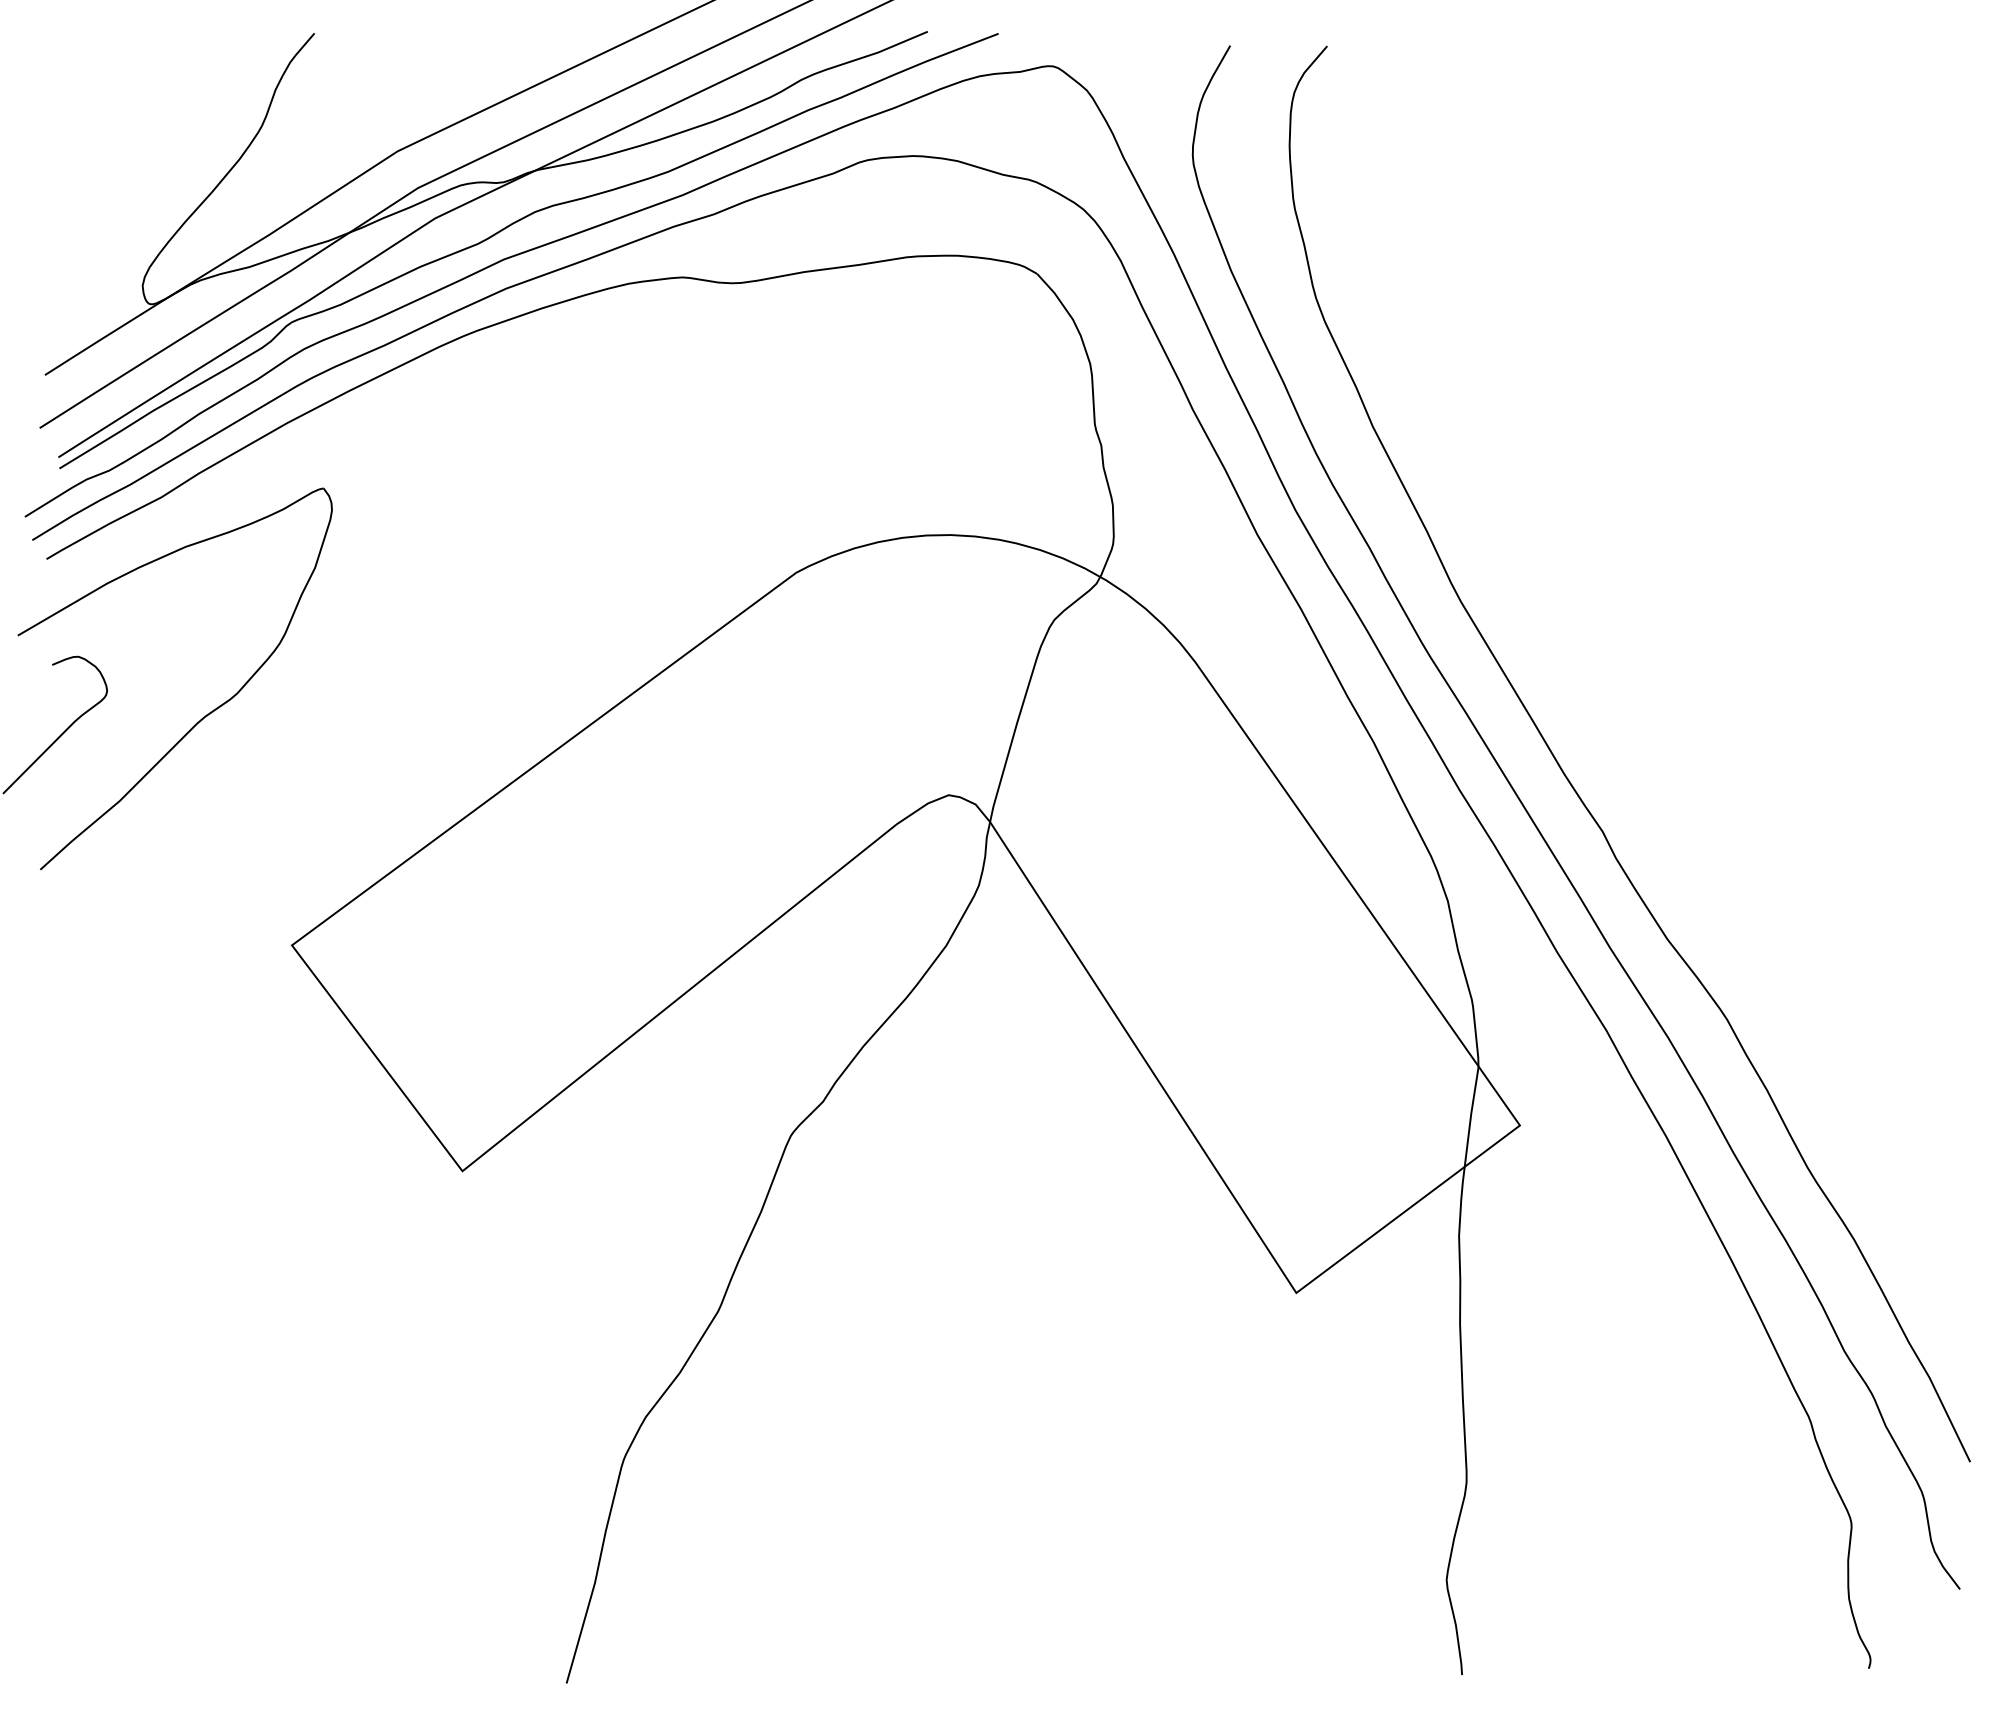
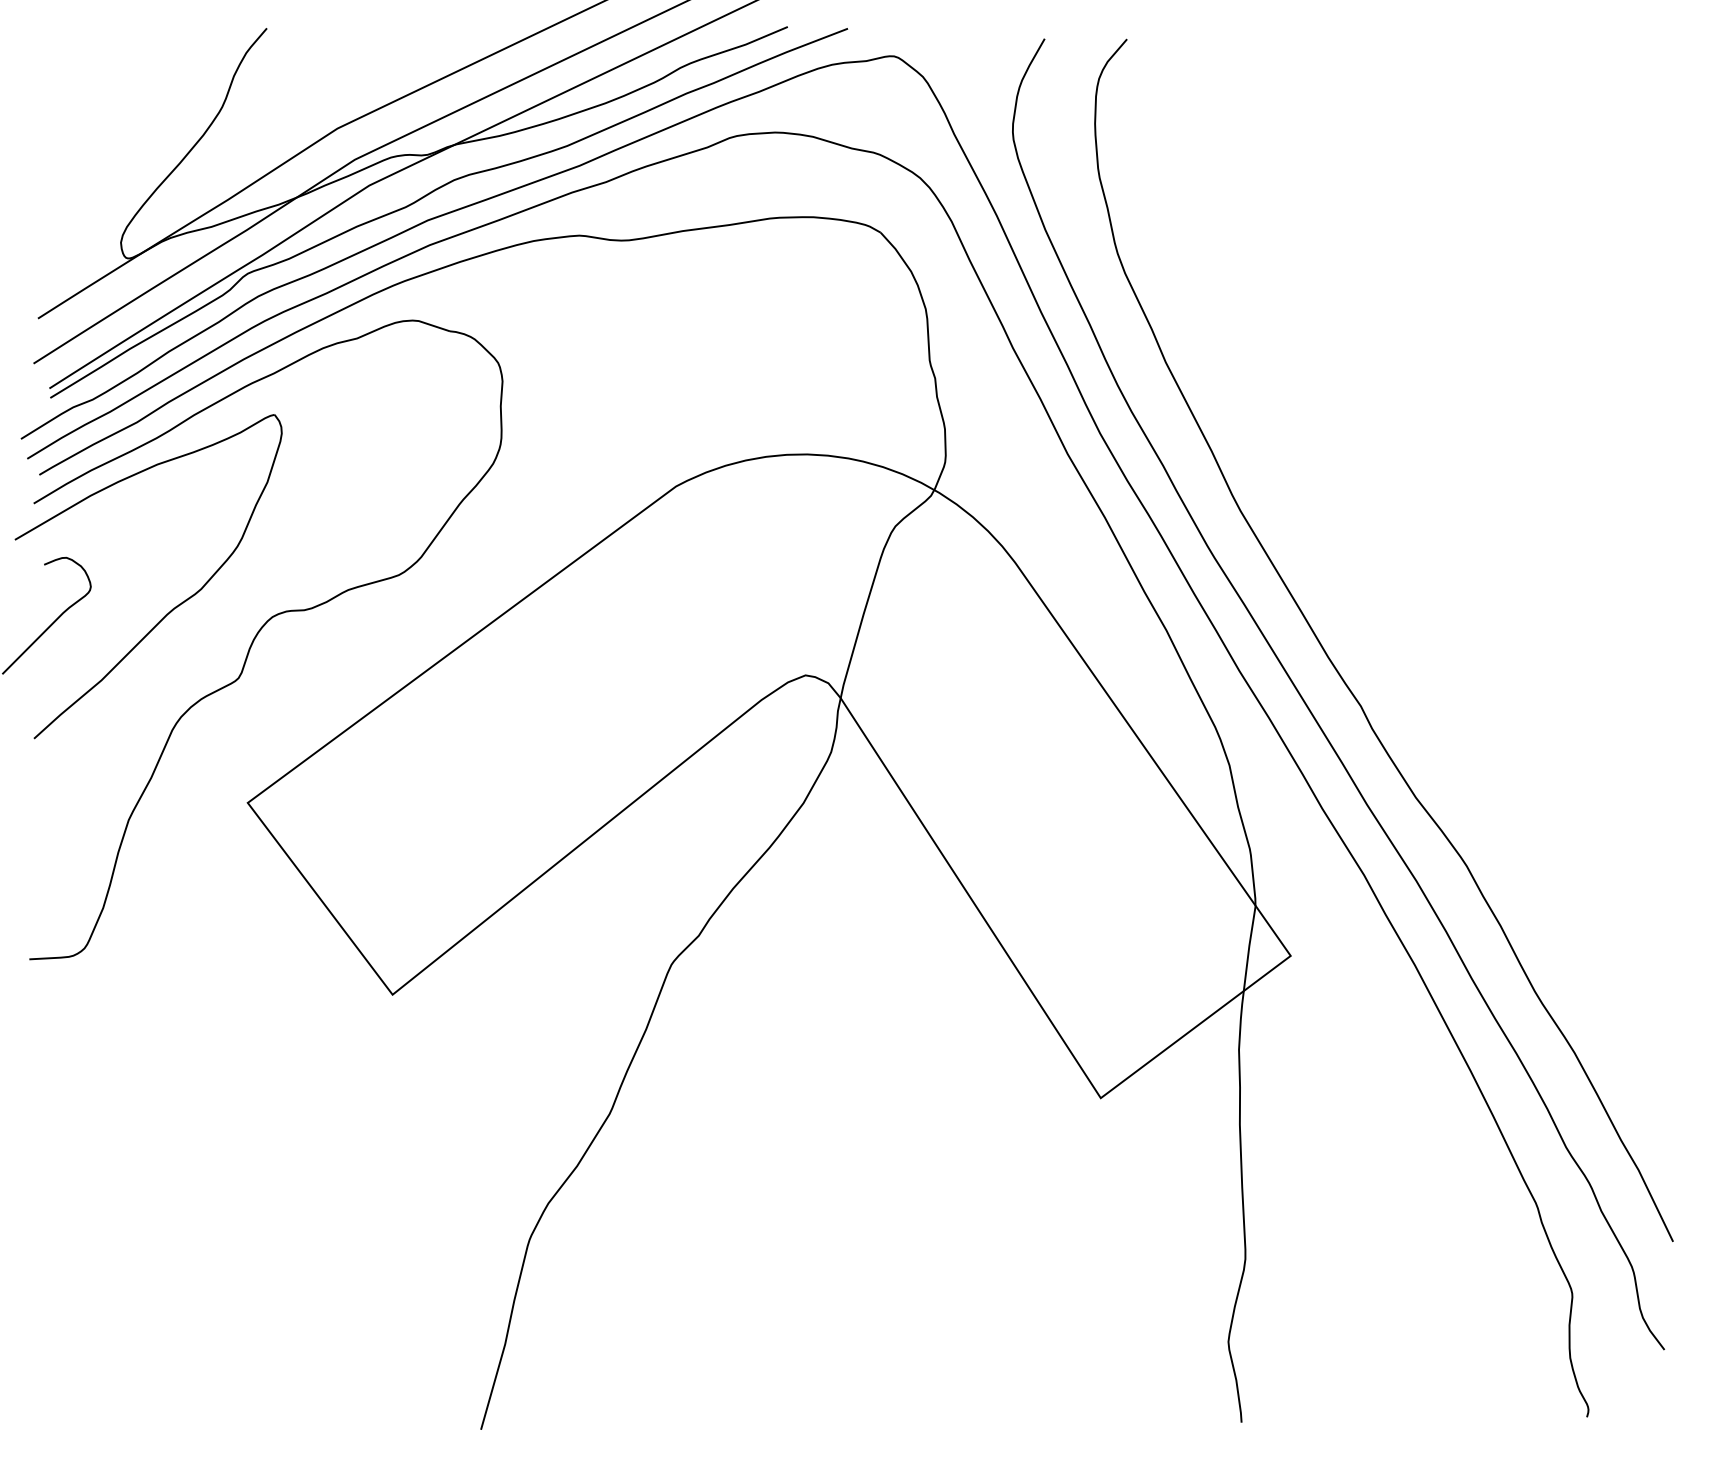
part: (303, 748) -> (257, 635), added

